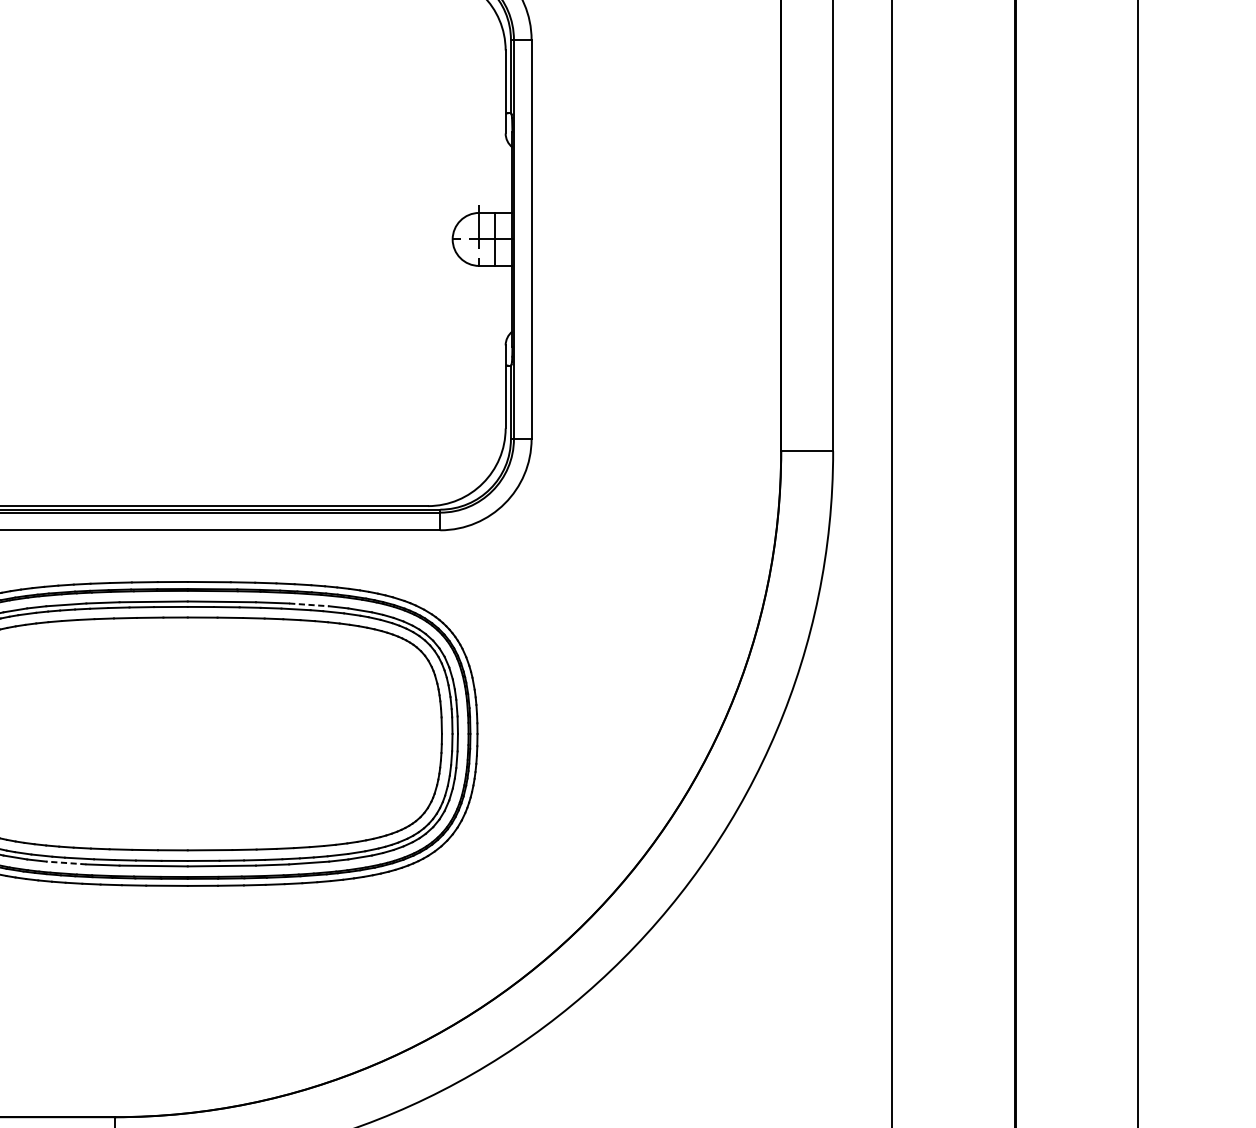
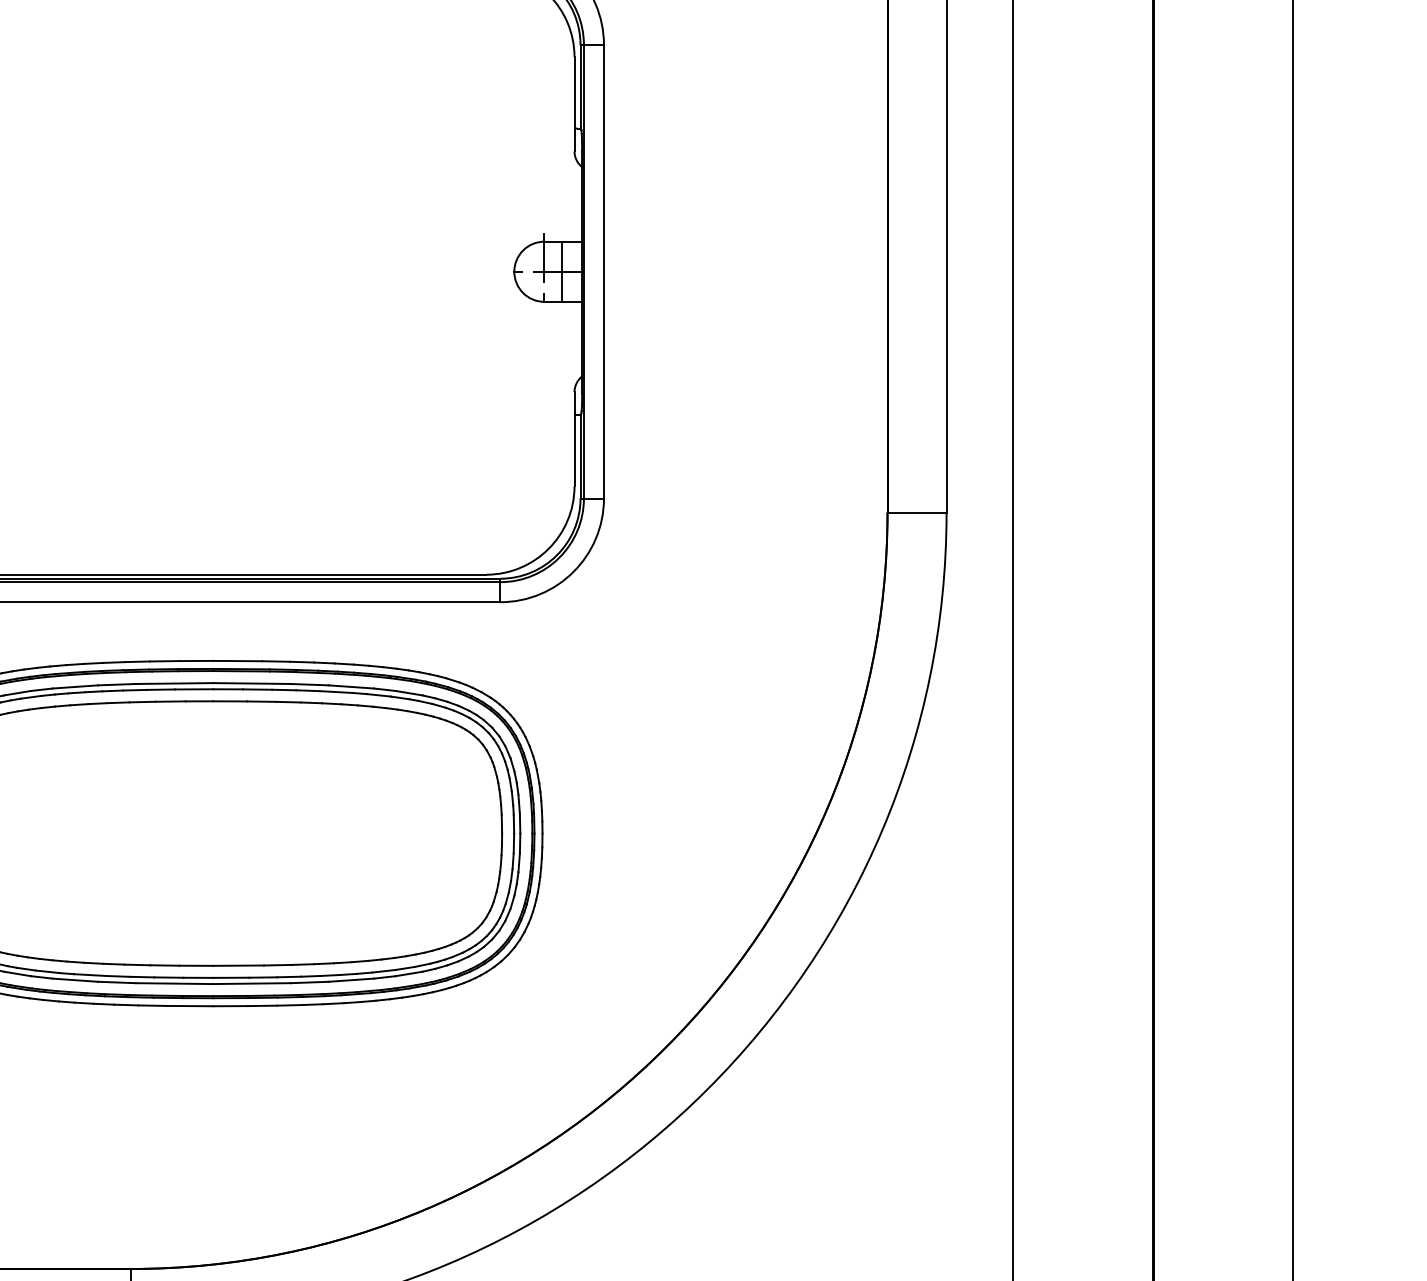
line: (309, 604) -> (351, 686), dashed -> solid
line: (66, 863) -> (75, 980), dashed -> solid

